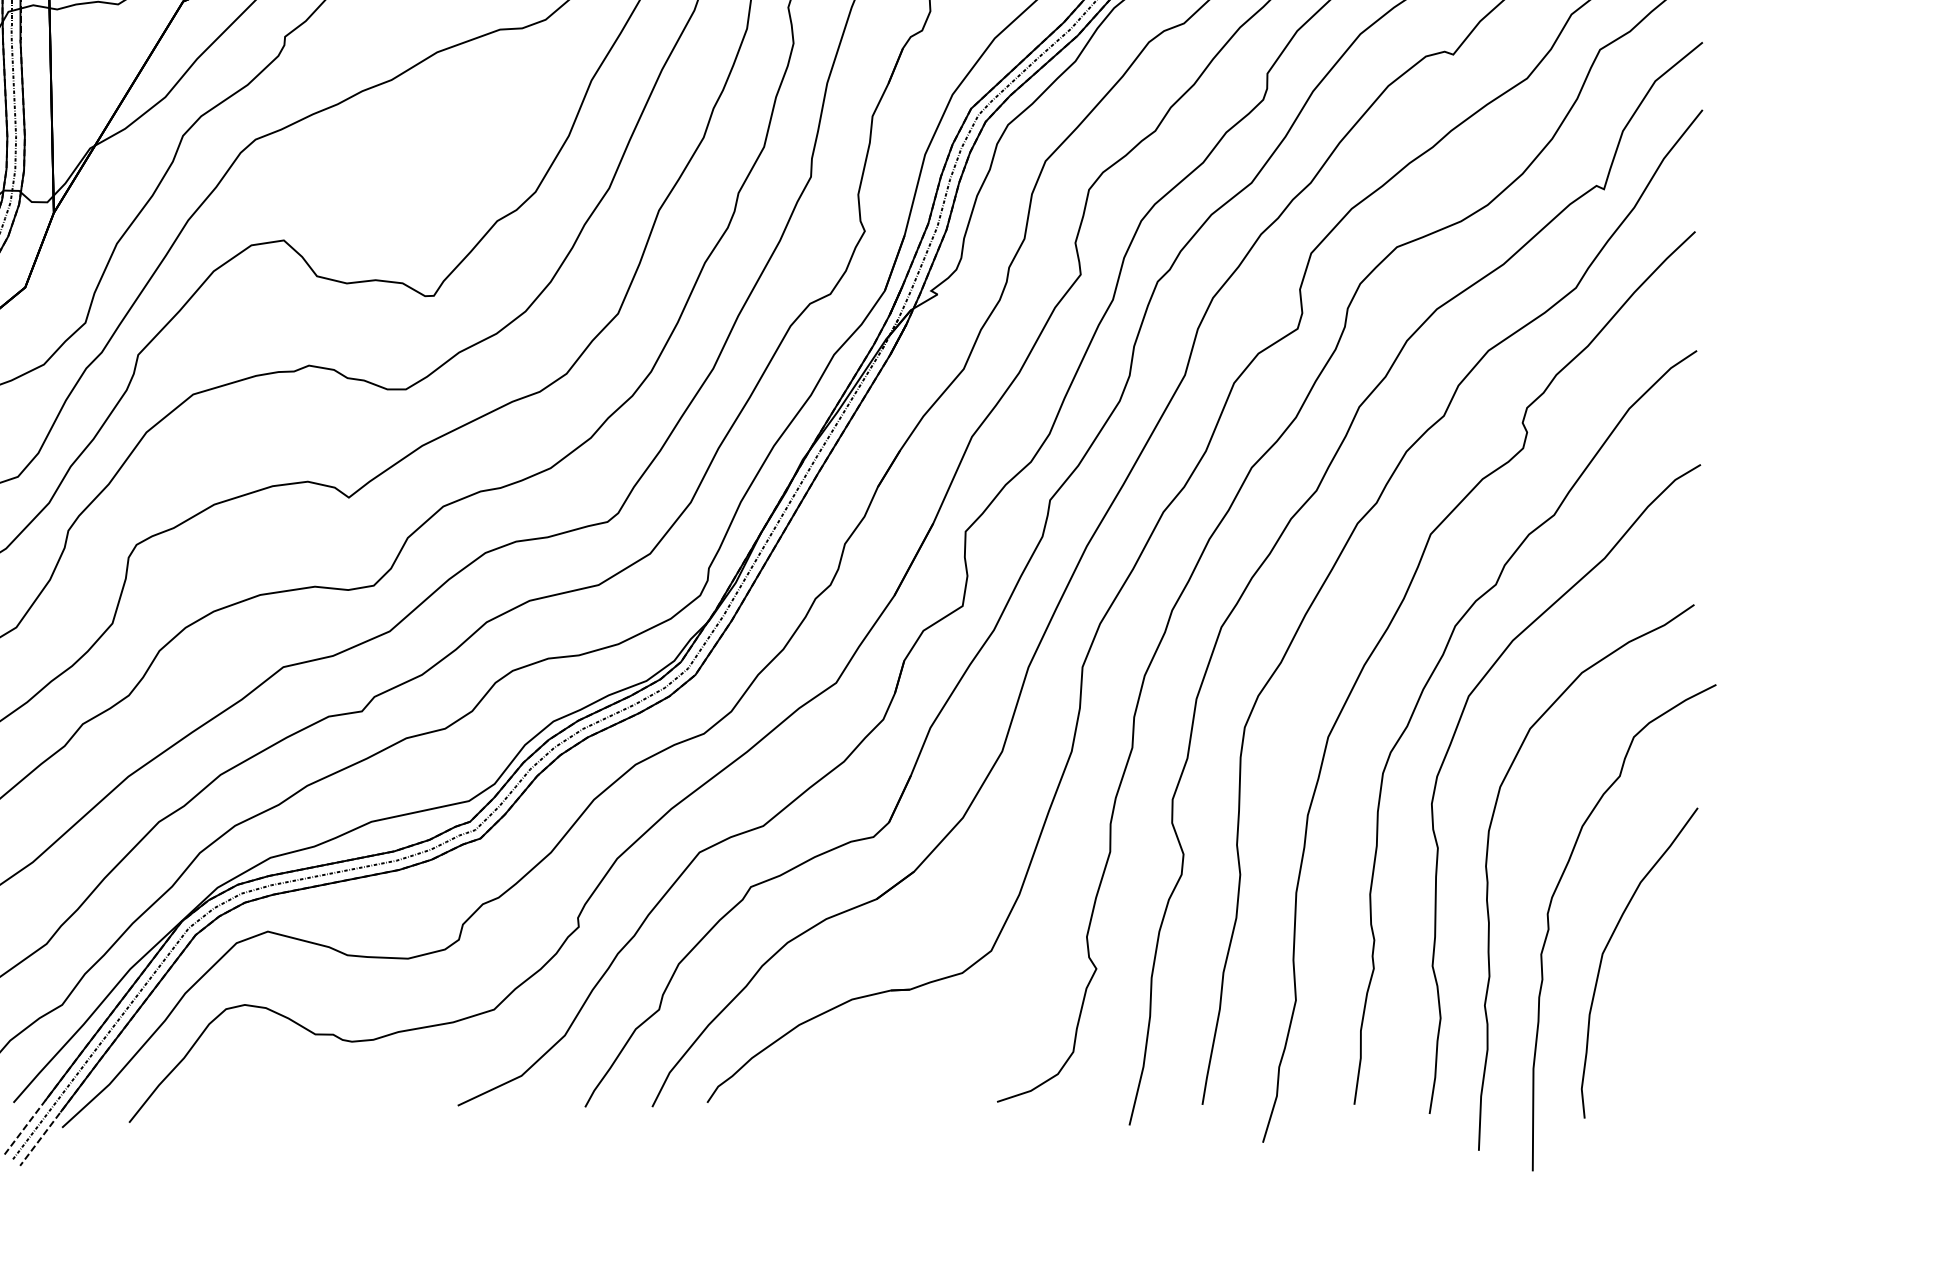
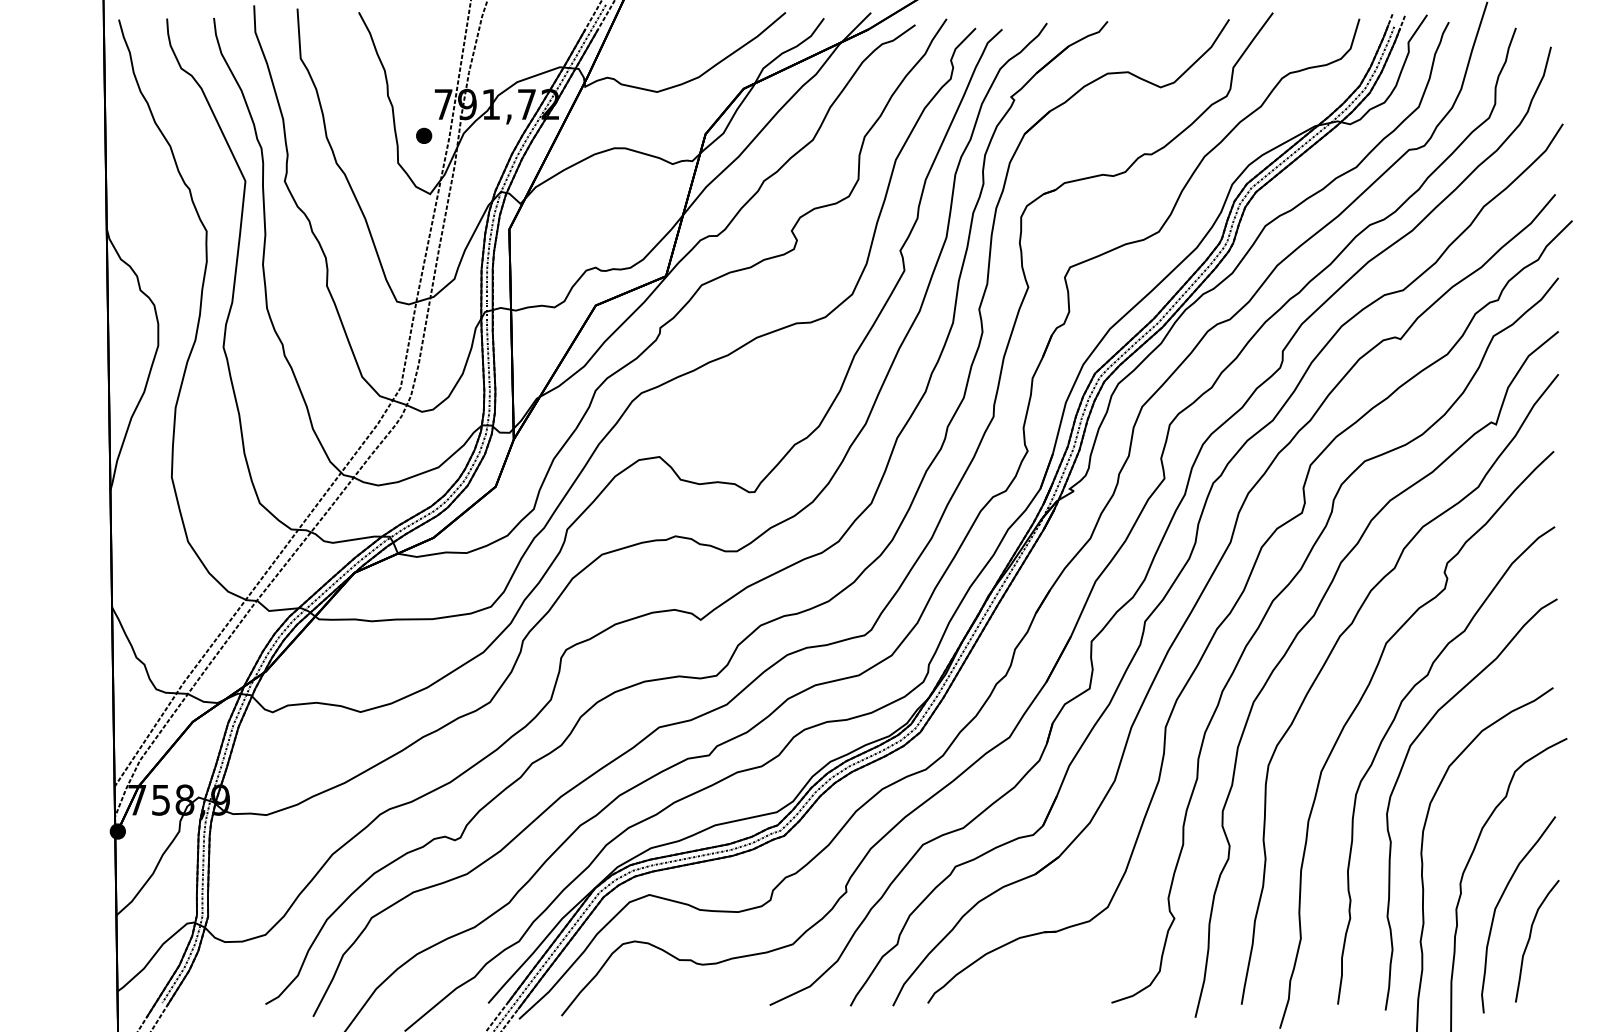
part: (1658, 1001) -> (1530, 939), added

